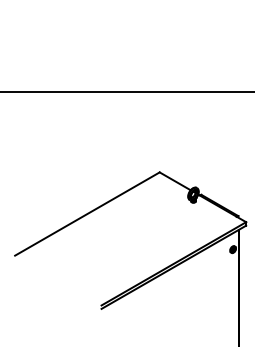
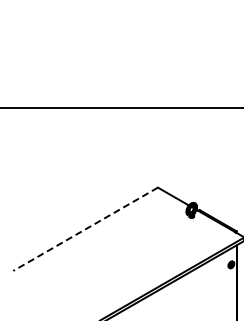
line: (86, 214) -> (84, 229), solid -> dashed

